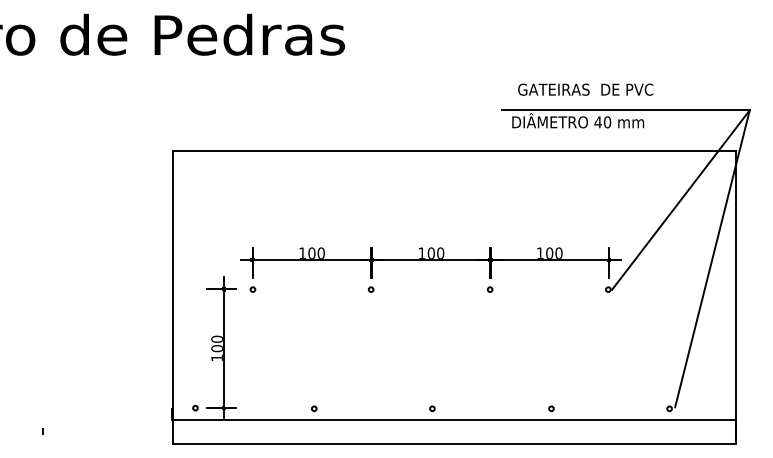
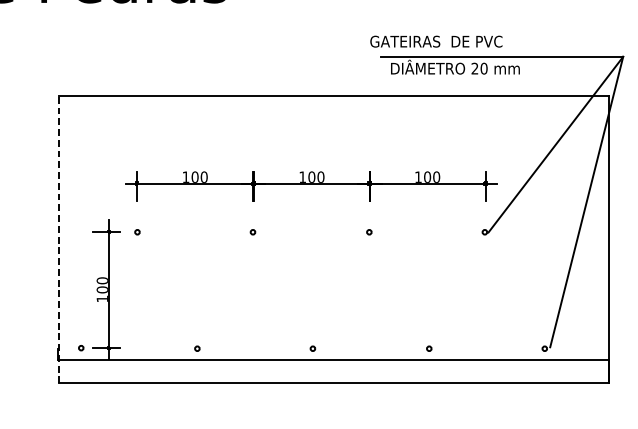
text: (585, 89) -> (436, 41), moved
text: (597, 122) -> (474, 68), 40 -> 20
part: (430, 262) -> (311, 186), moved
line: (172, 297) -> (58, 239), solid -> dashed

